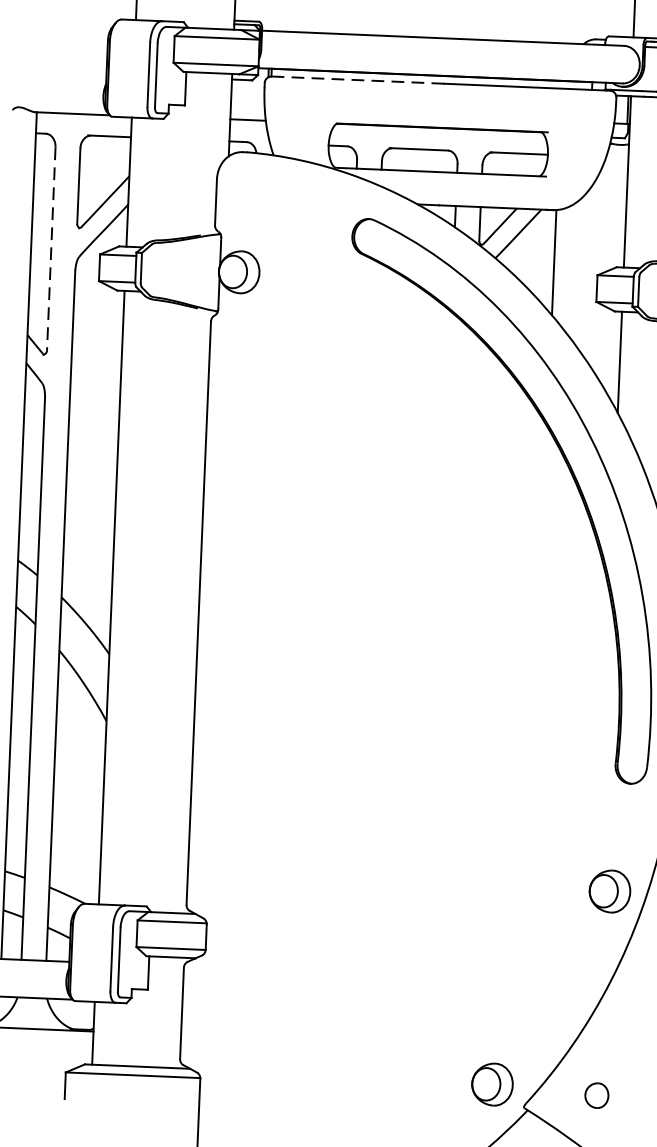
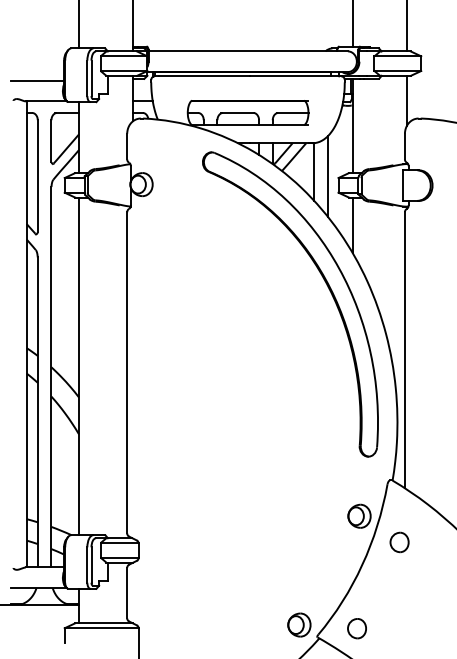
line: (58, 75) -> (37, 80), added
line: (361, 80) -> (204, 76), dashed -> solid
line: (50, 249) -> (37, 176), dashed -> solid
line: (579, 271) -> (328, 176), added
part: (595, 1095) -> (356, 628), size x1.43

